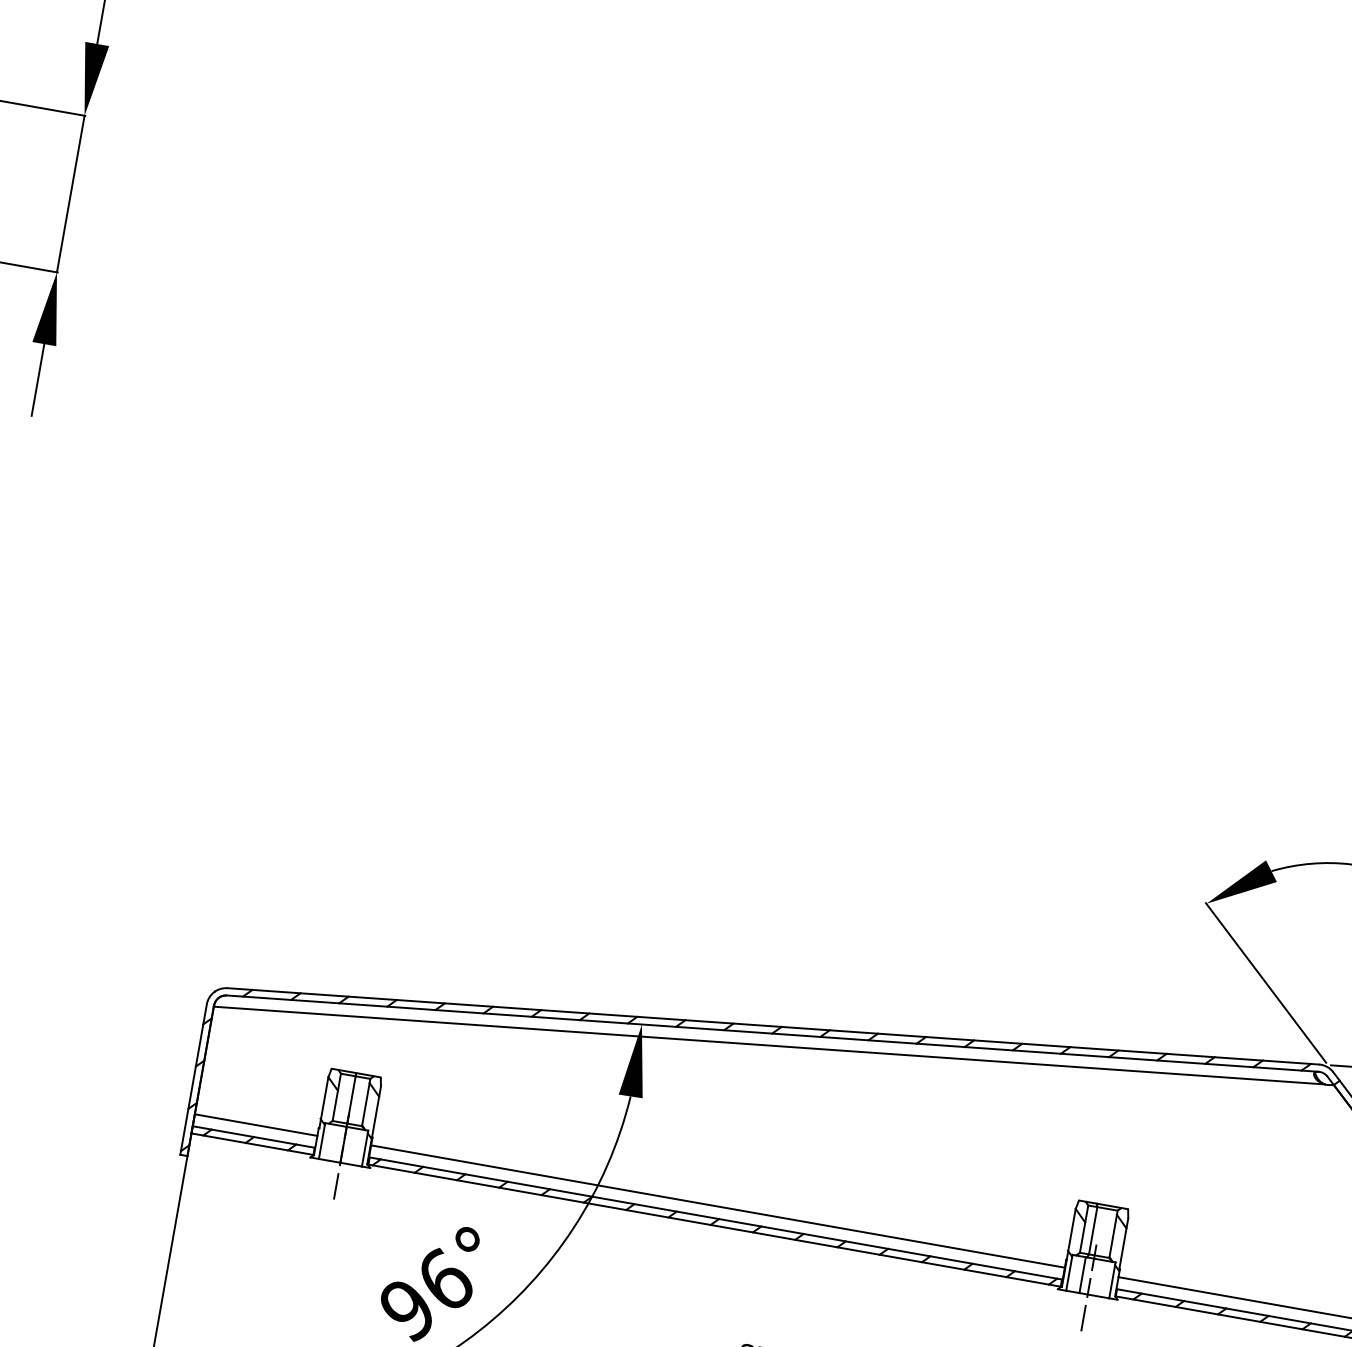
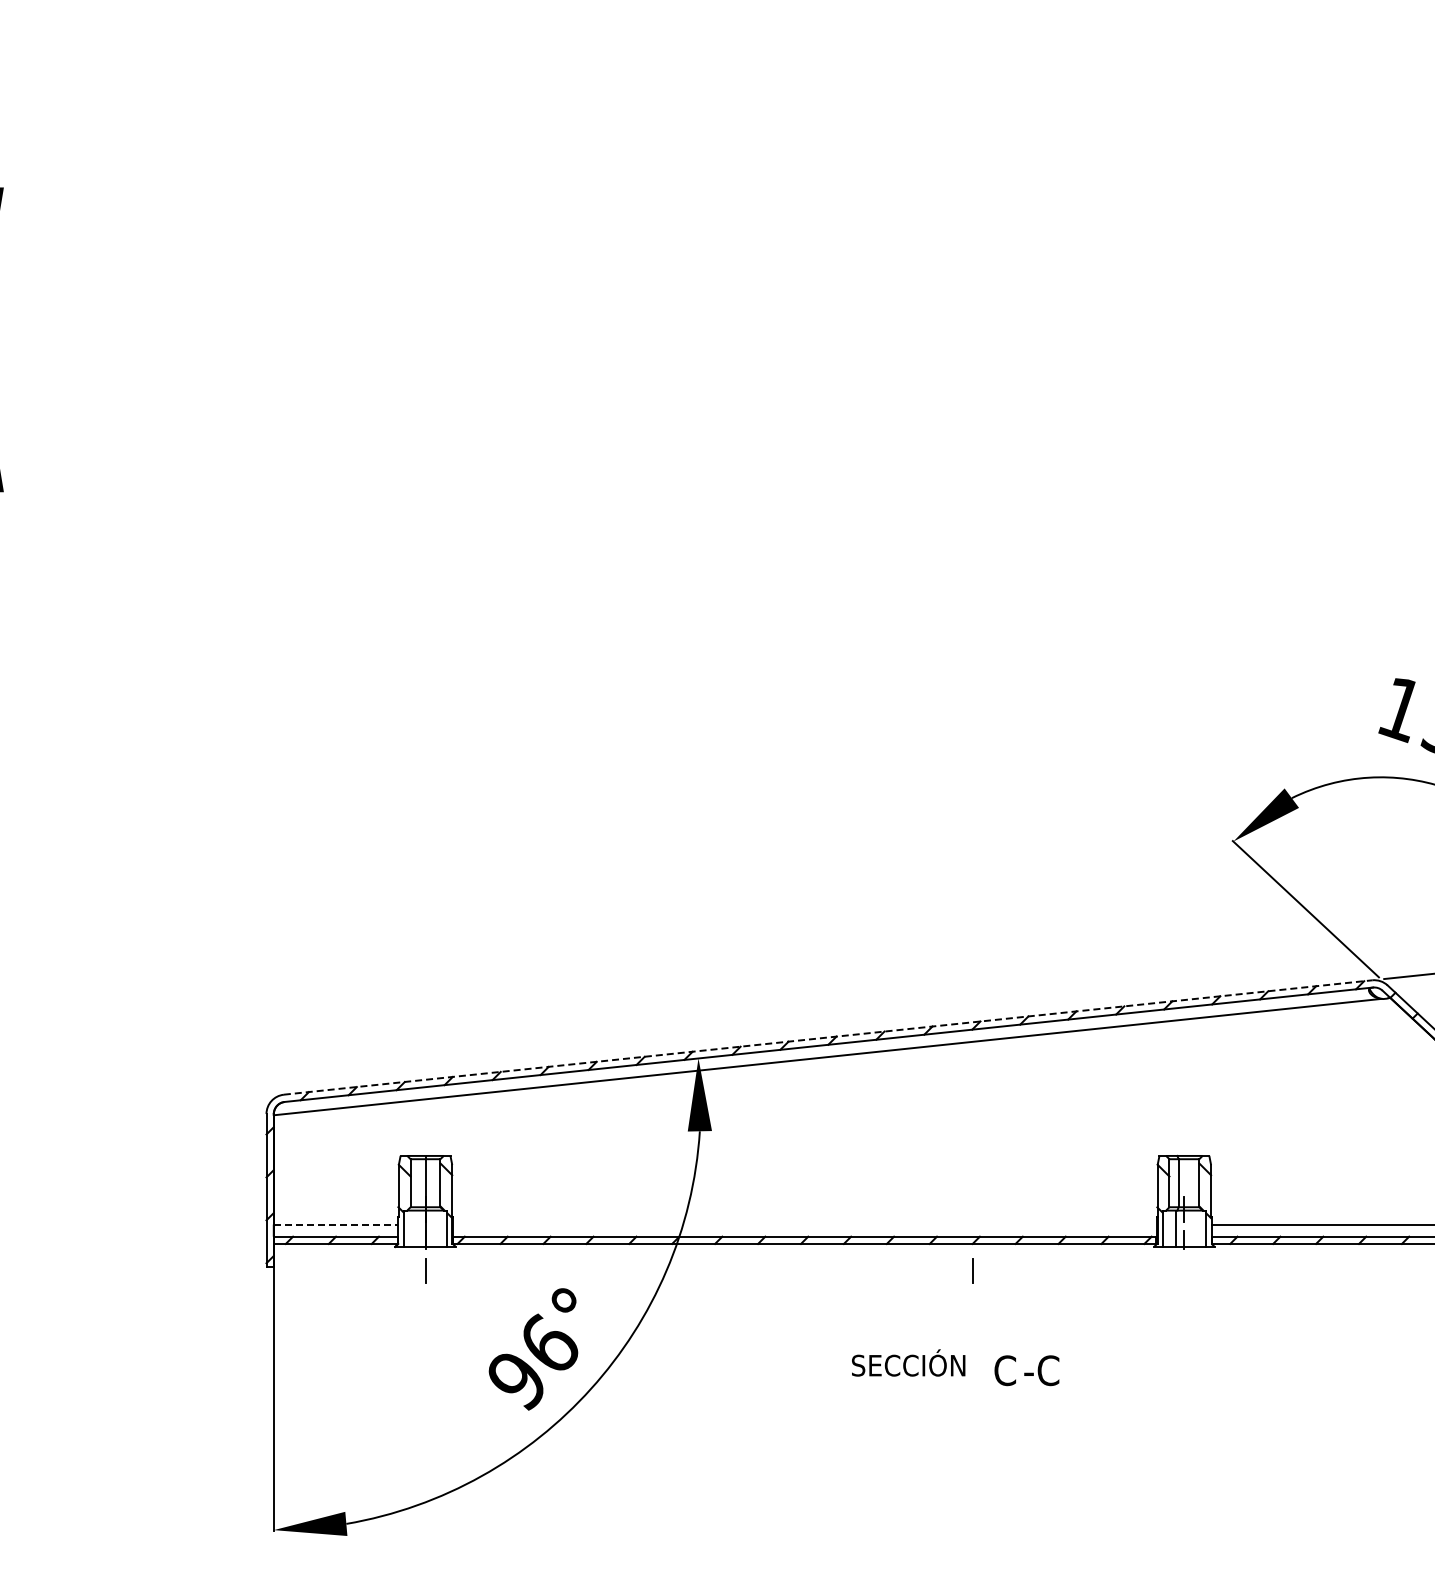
line: (773, 1026) -> (828, 1037), solid -> dashed
line: (256, 1125) -> (336, 1224), solid -> dashed
line: (717, 1206) -> (804, 1224), removed
line: (1082, 1317) -> (972, 1270), moved

